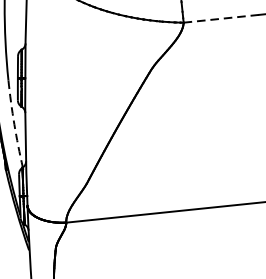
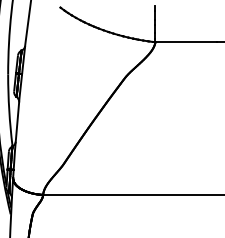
line: (221, 19) -> (186, 42), dashed -> solid
arc: (14, 124) -> (9, 110), dashed -> solid

